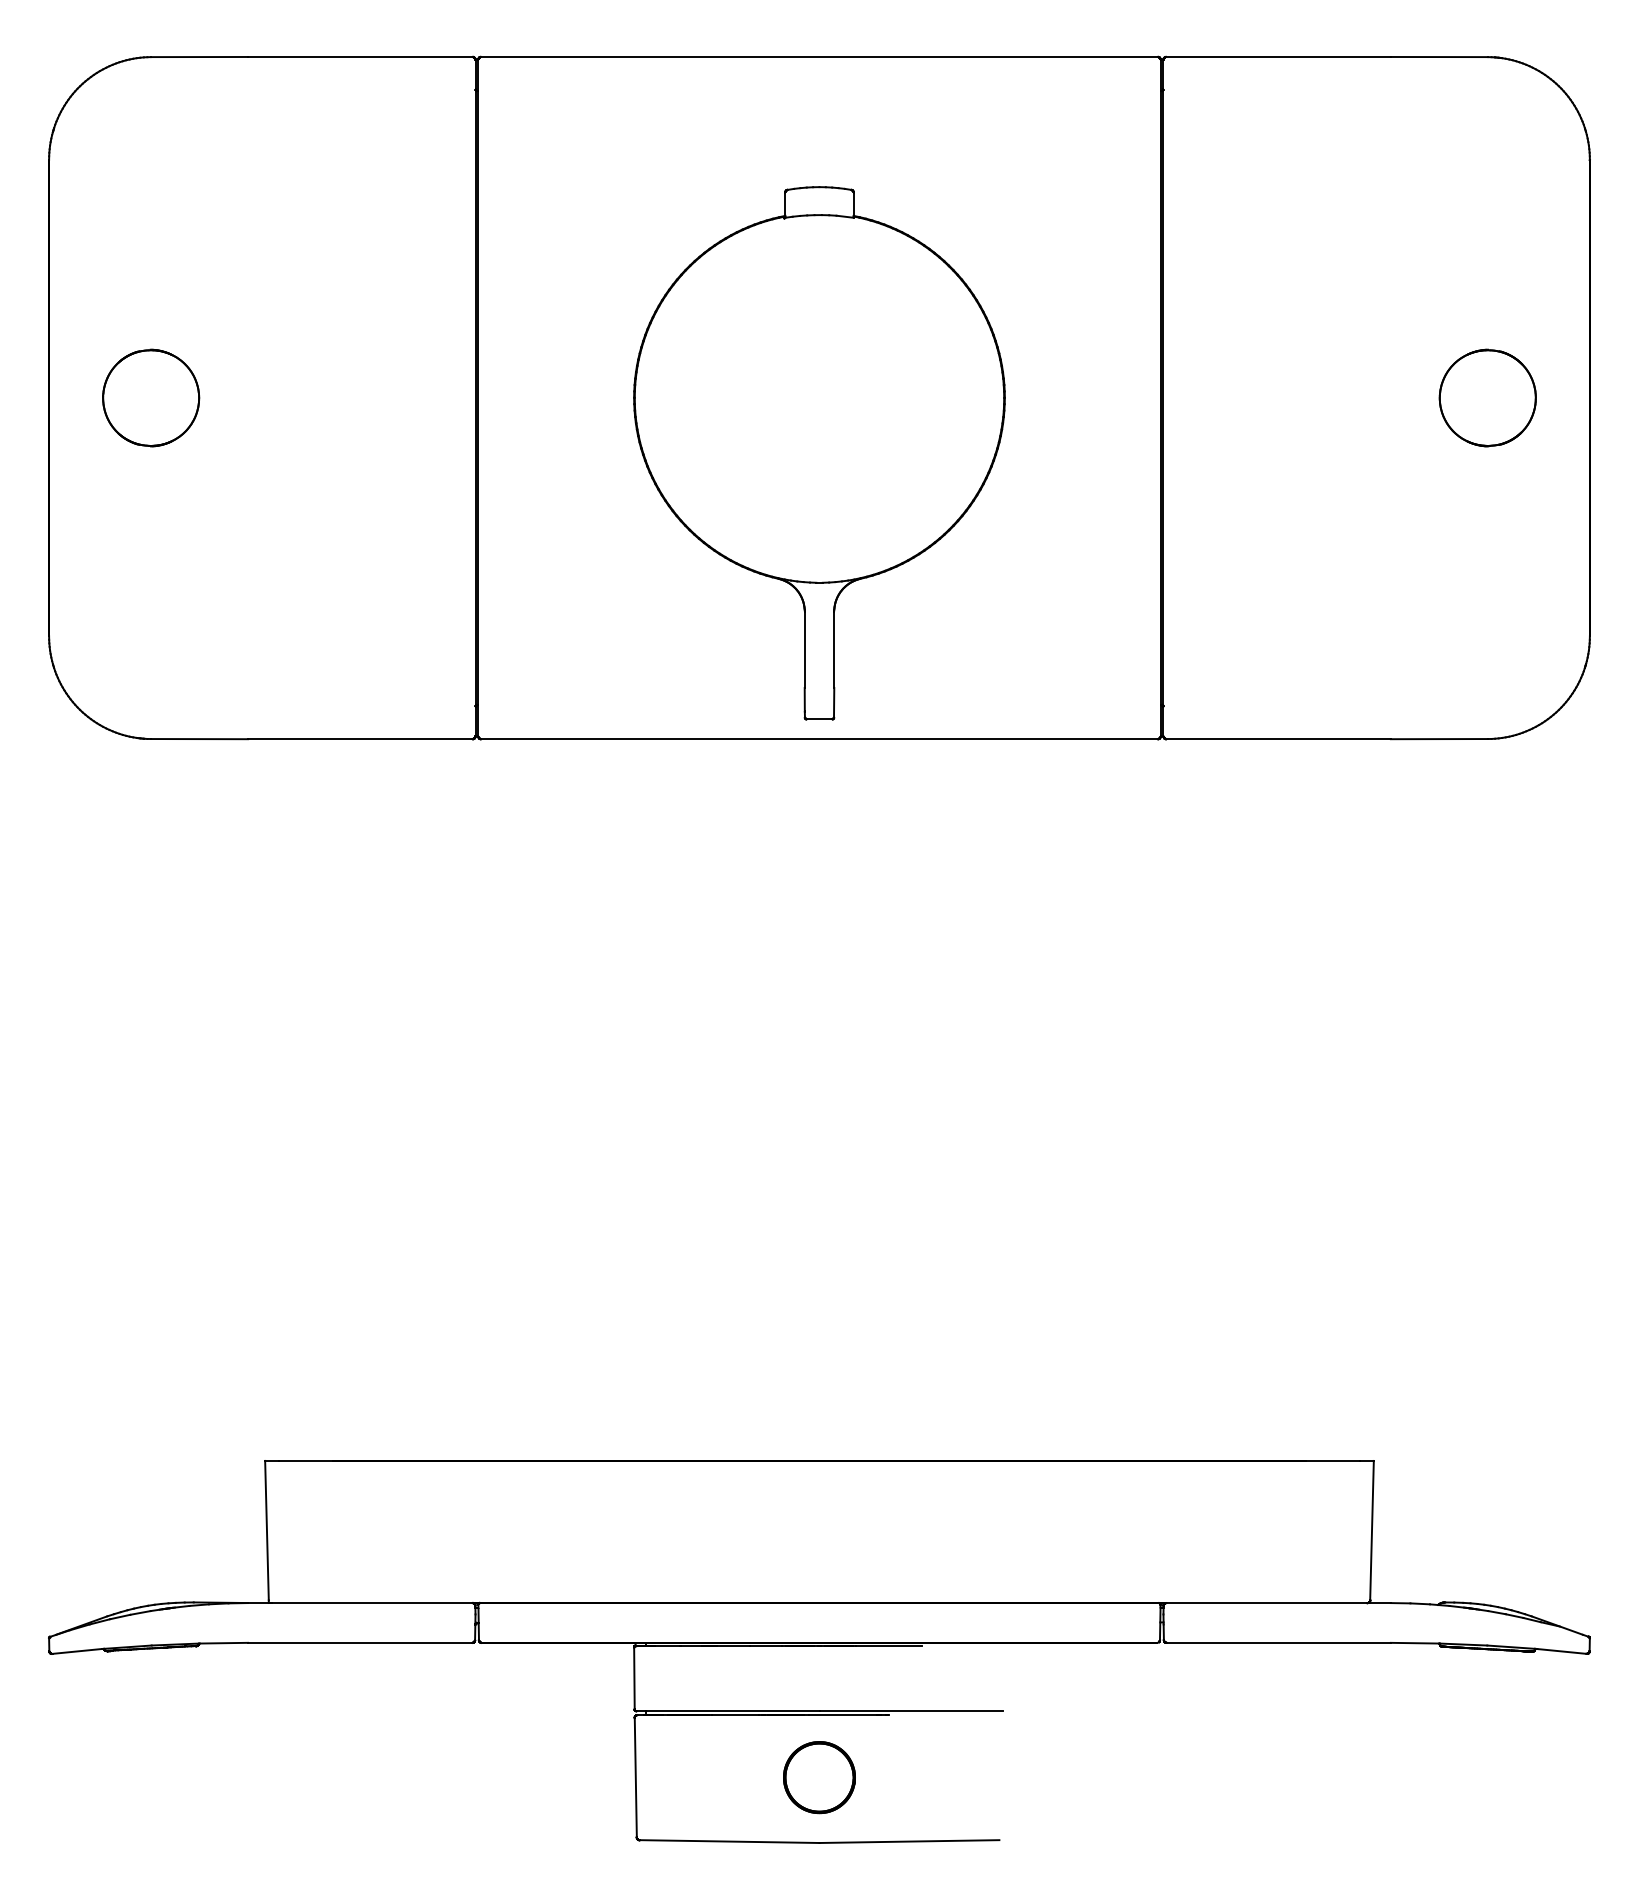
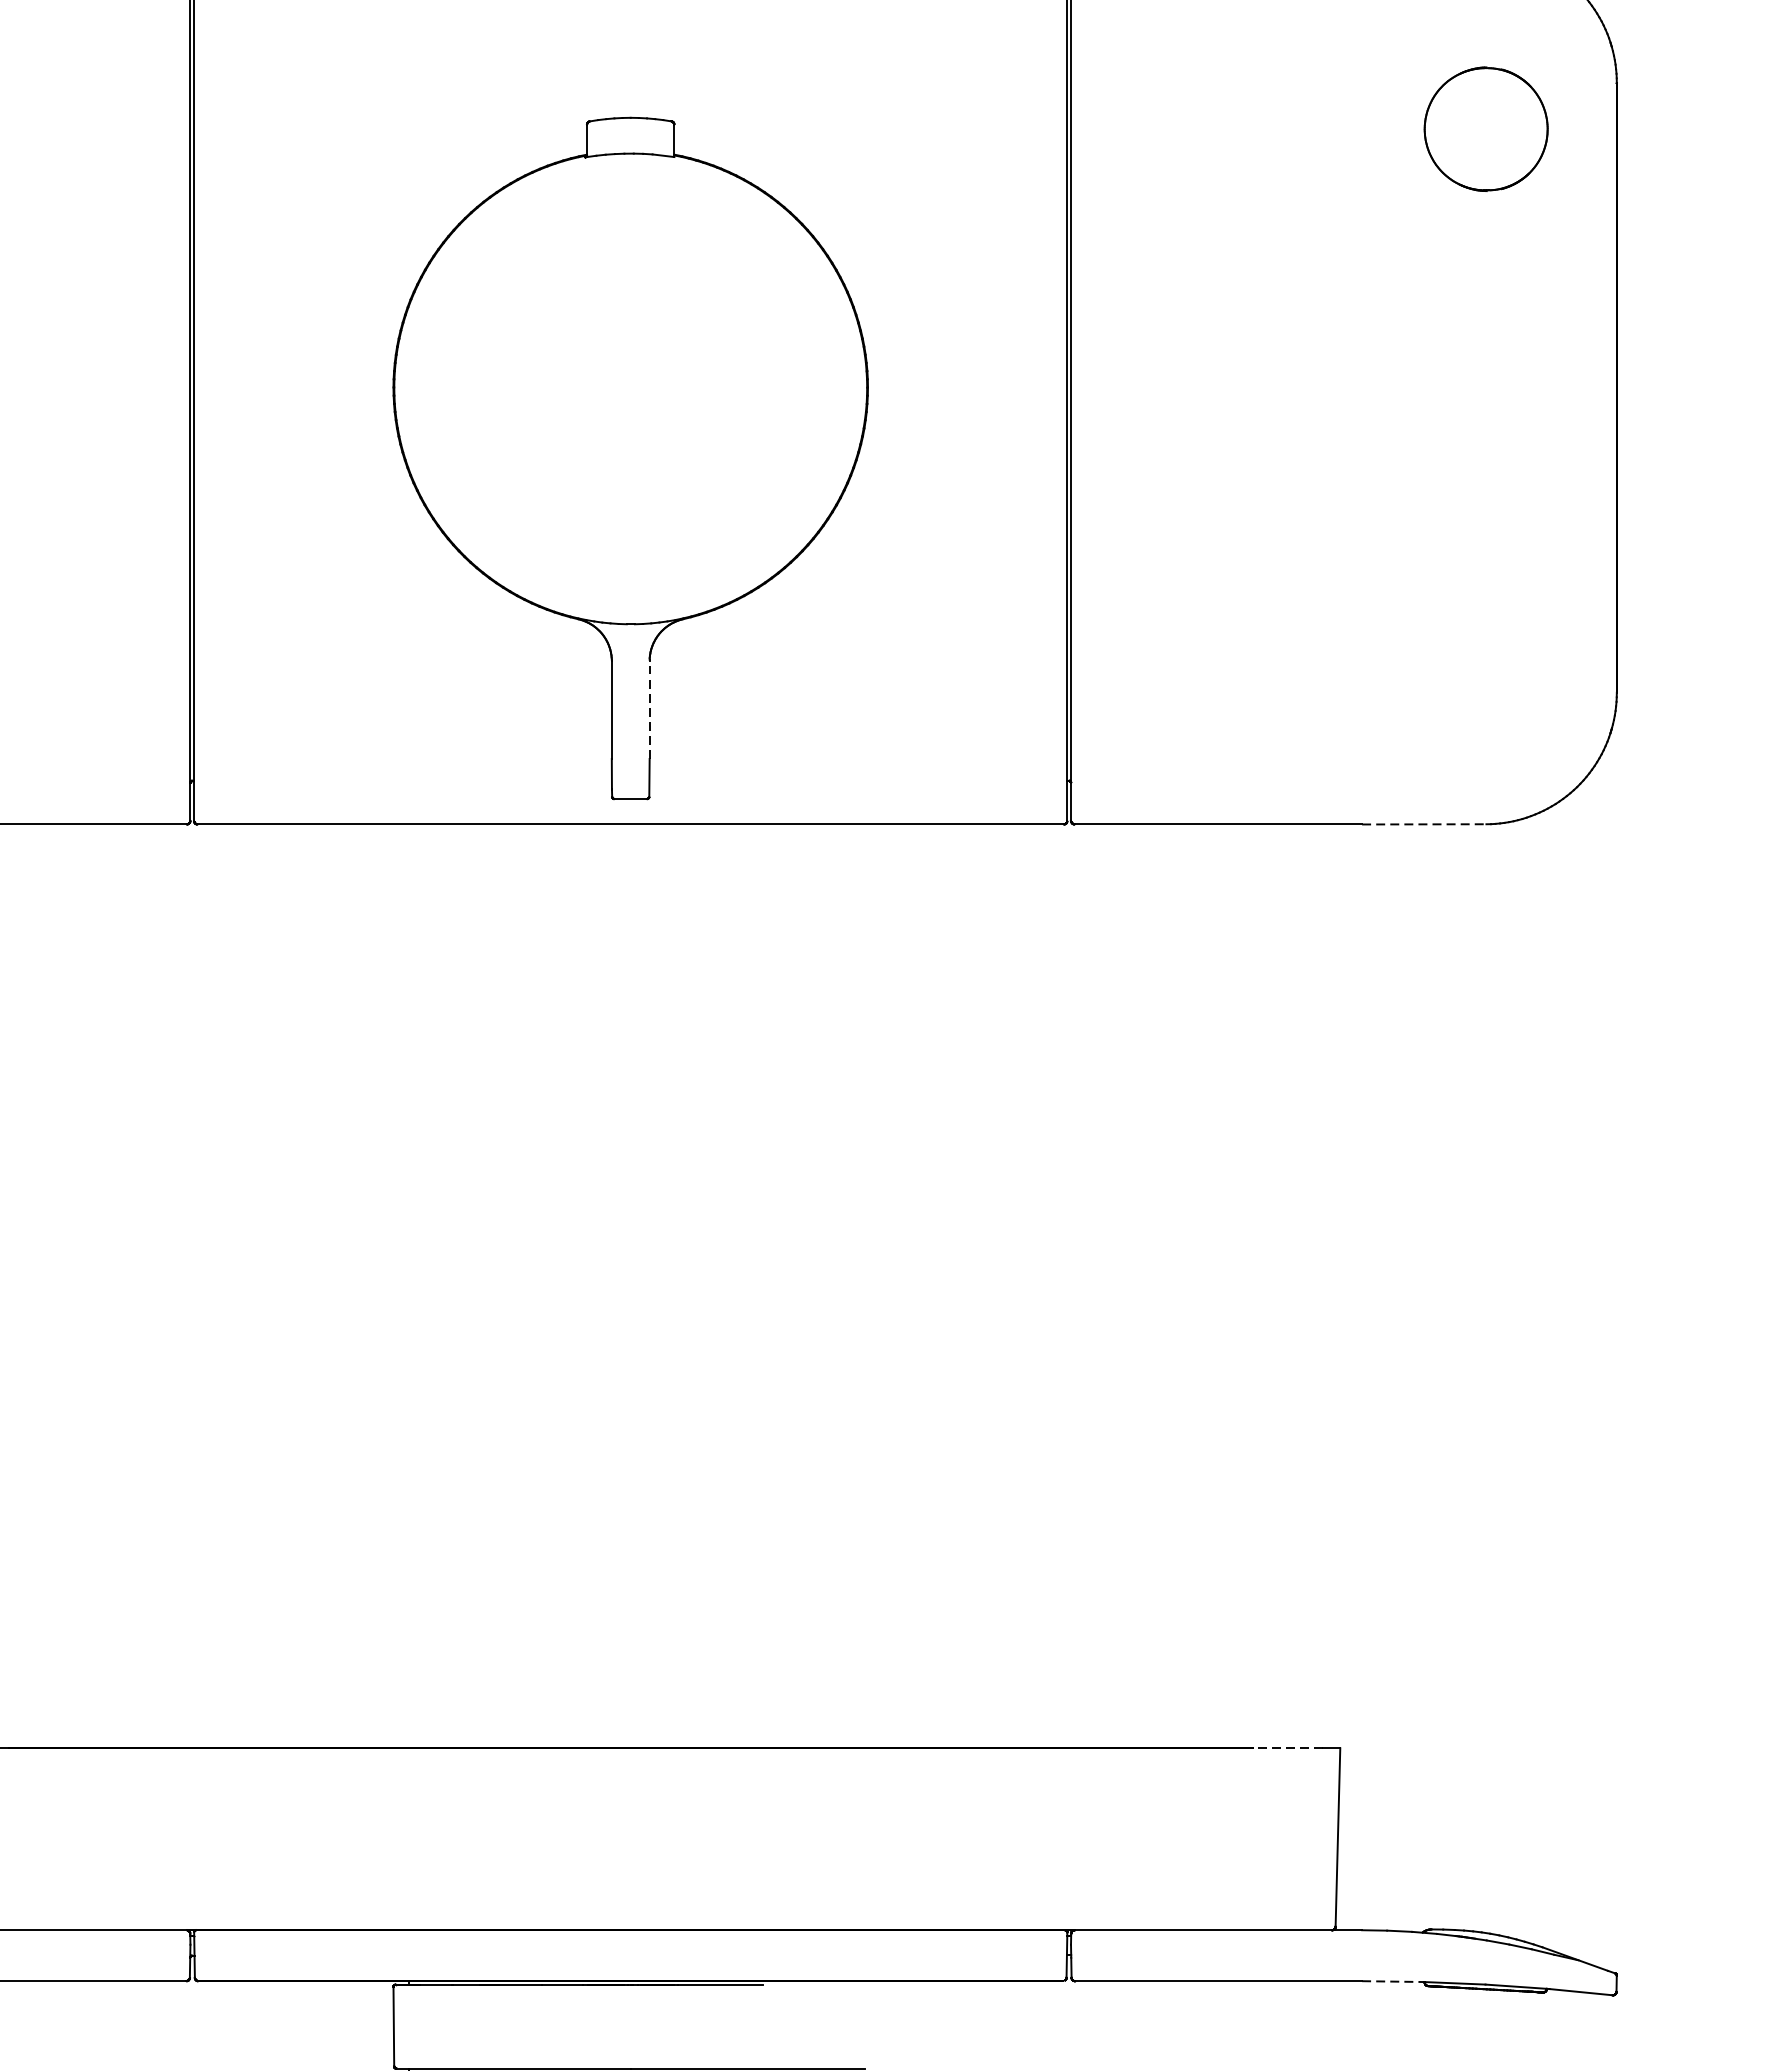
part: (1487, 397) -> (1485, 128), moved
line: (834, 649) -> (649, 709), solid -> dashed
line: (1439, 739) -> (1424, 824), solid -> dashed
line: (1332, 1460) -> (1287, 1747), solid -> dashed
line: (1415, 1643) -> (1393, 1981), solid -> dashed

